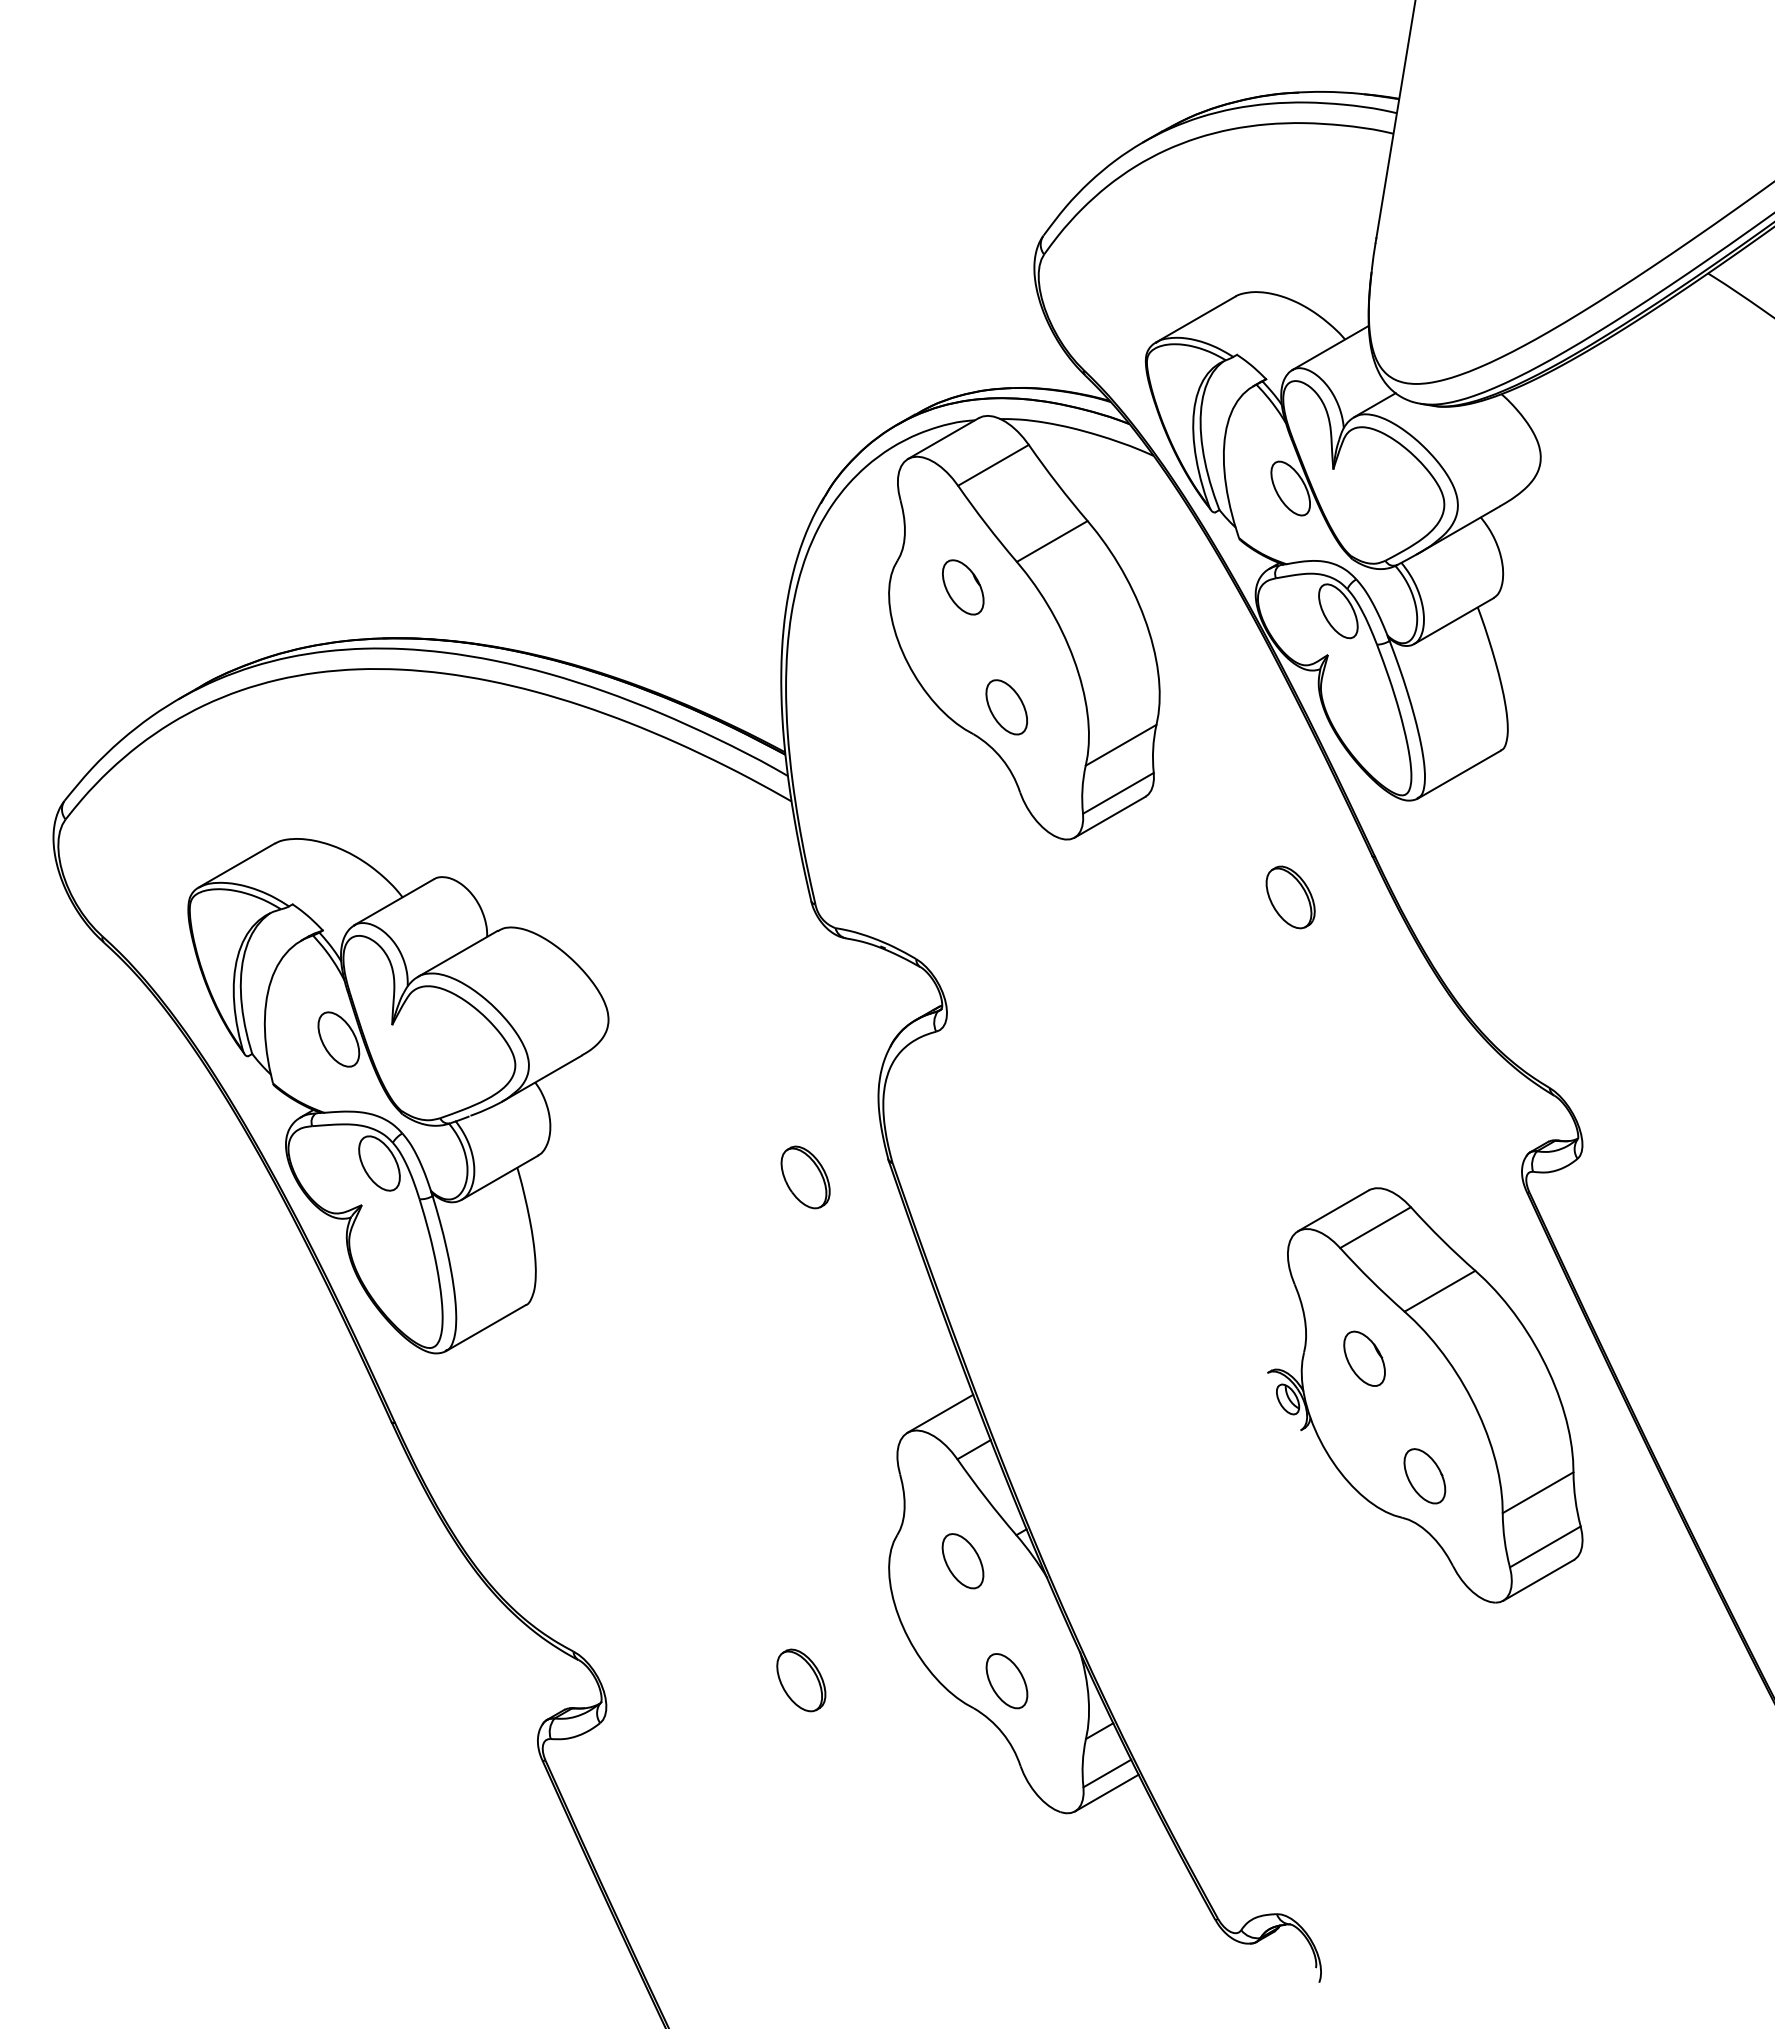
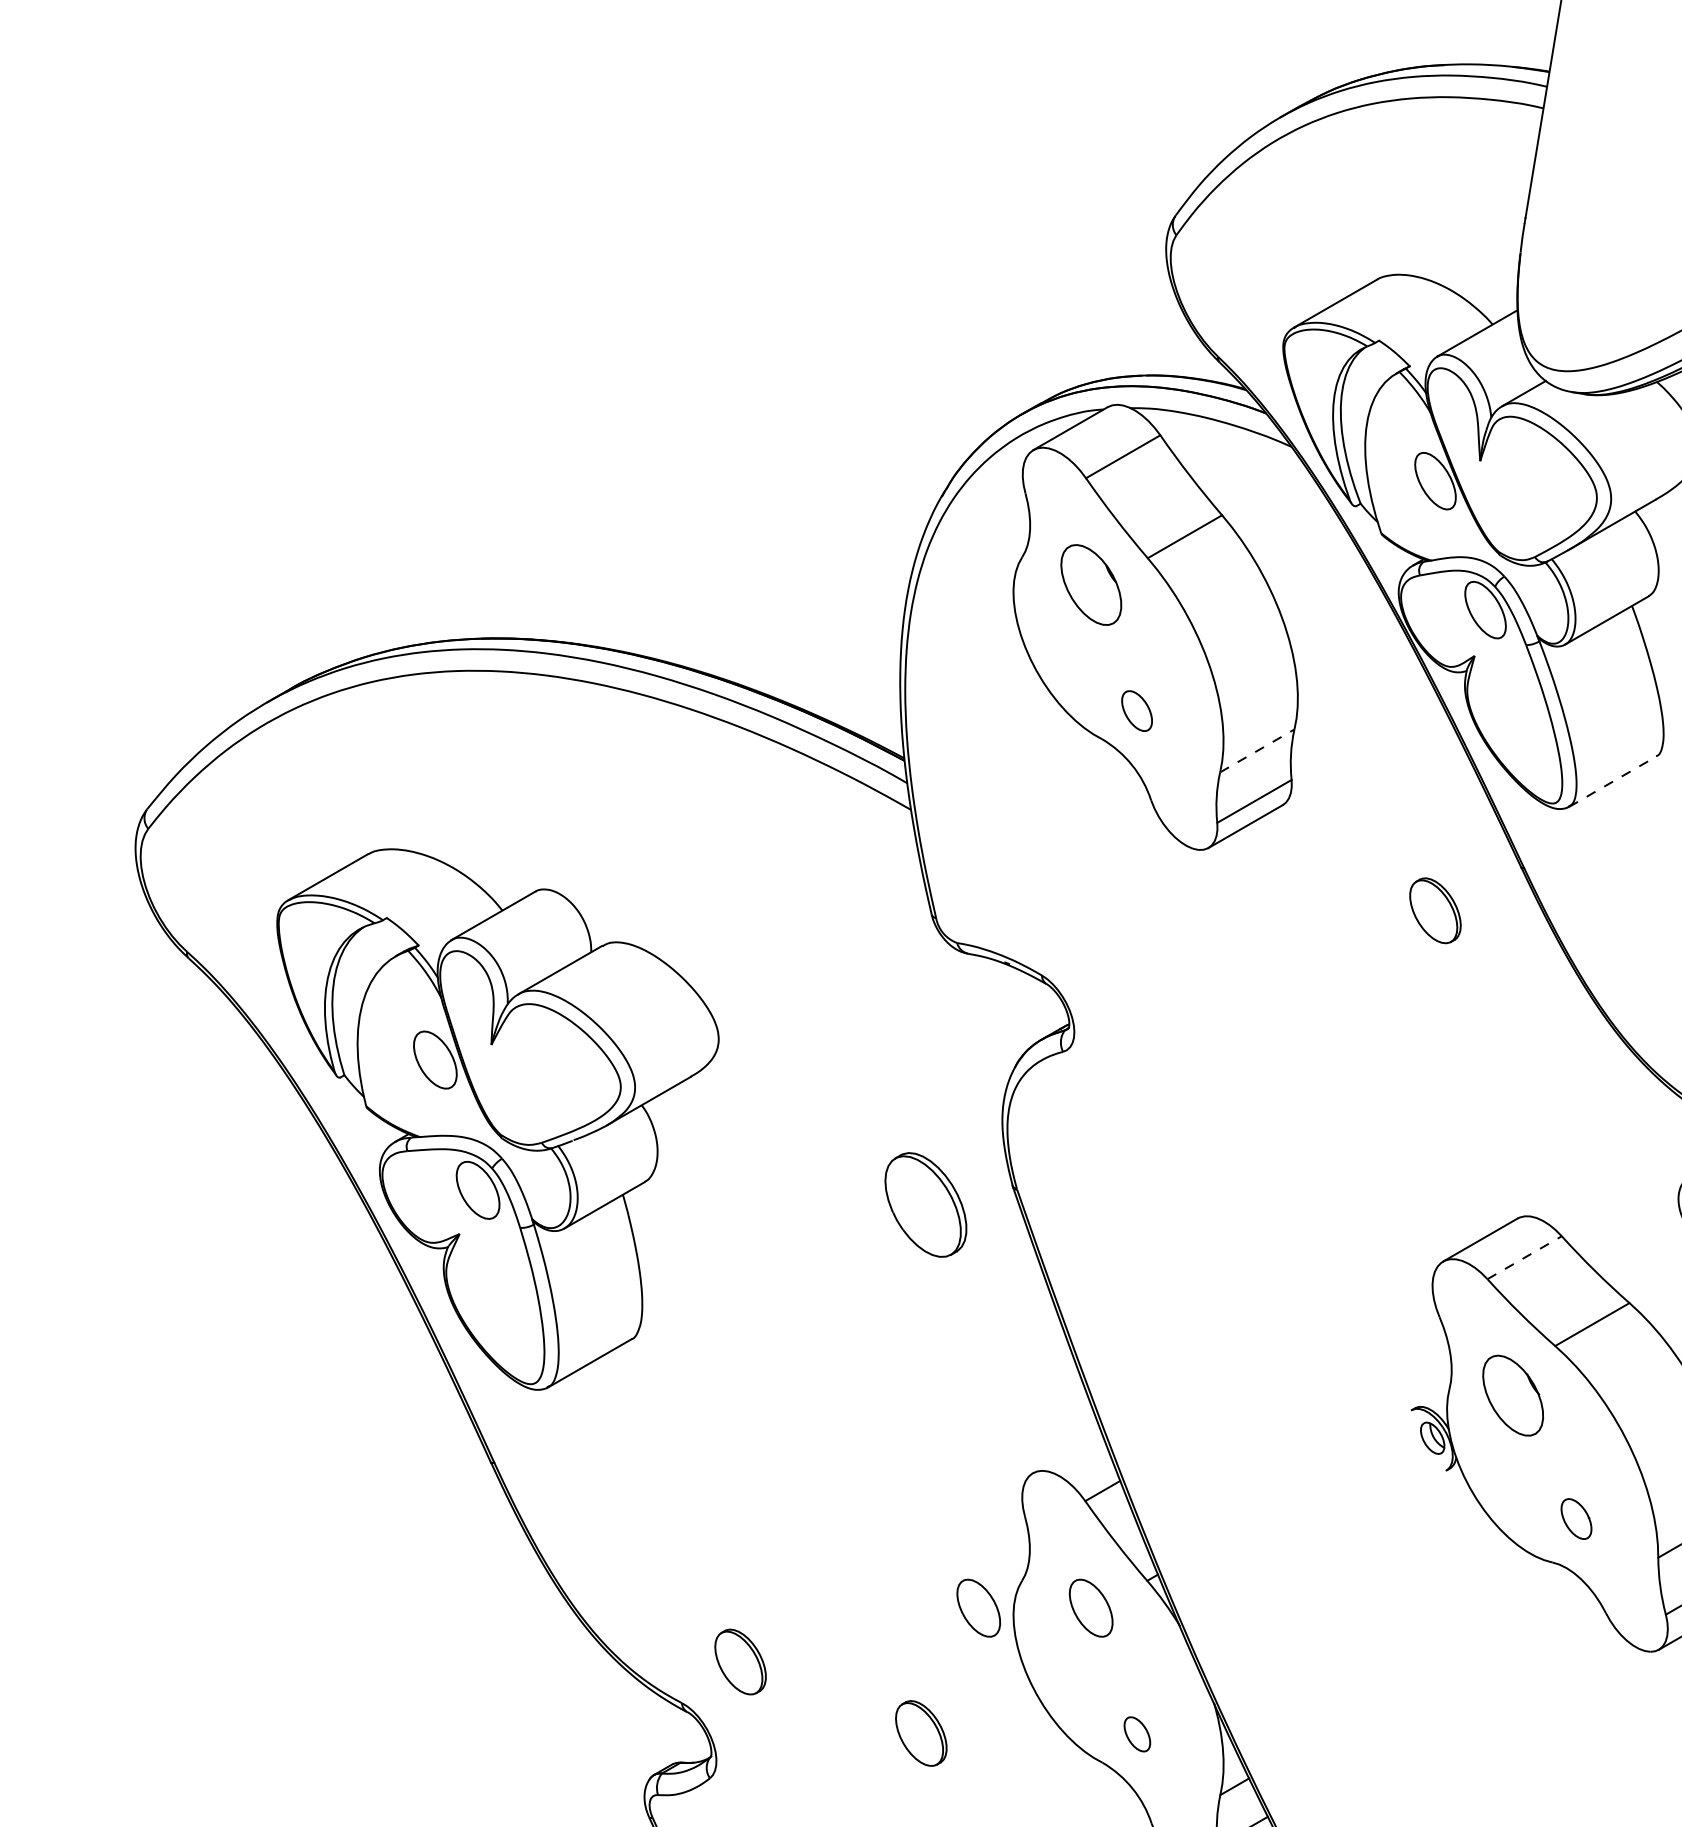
part: (963, 587) -> (1091, 585), size x1.4
part: (1006, 707) -> (1136, 711), size x0.7
line: (1121, 745) -> (1257, 751), solid -> dashed
line: (1459, 774) -> (1612, 781), solid -> dashed
part: (805, 1177) -> (925, 1205), size x1.6
line: (1375, 1227) -> (1524, 1257), solid -> dashed
part: (1364, 1358) -> (1513, 1395), size x1.4
line: (940, 1413) -> (1067, 1453), removed
part: (1424, 1476) -> (1576, 1519), size x0.7
part: (855, 1561) -> (978, 1608), added
part: (629, 1612) -> (740, 1662), added
part: (1006, 1681) -> (1136, 1734), size x0.6

